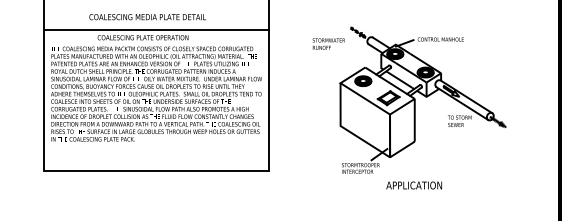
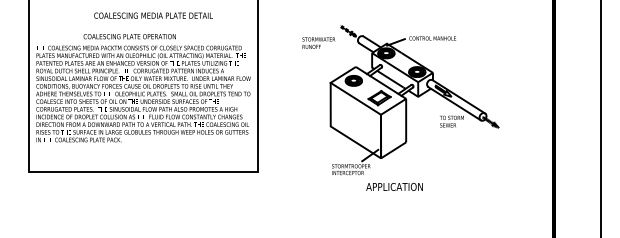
text: (147, 16) -> (153, 15), moved
line: (155, 29) -> (142, 28), removed
text: (414, 185) -> (394, 186), moved

